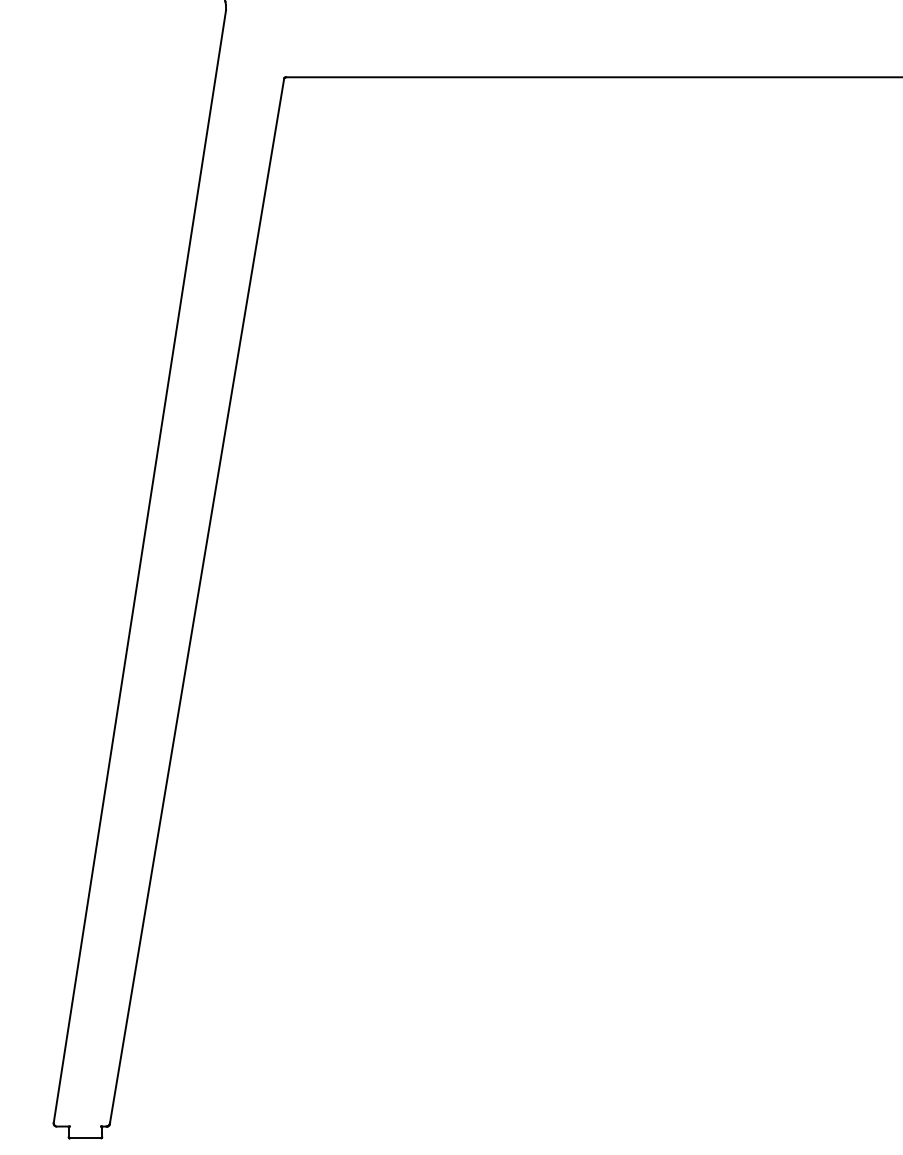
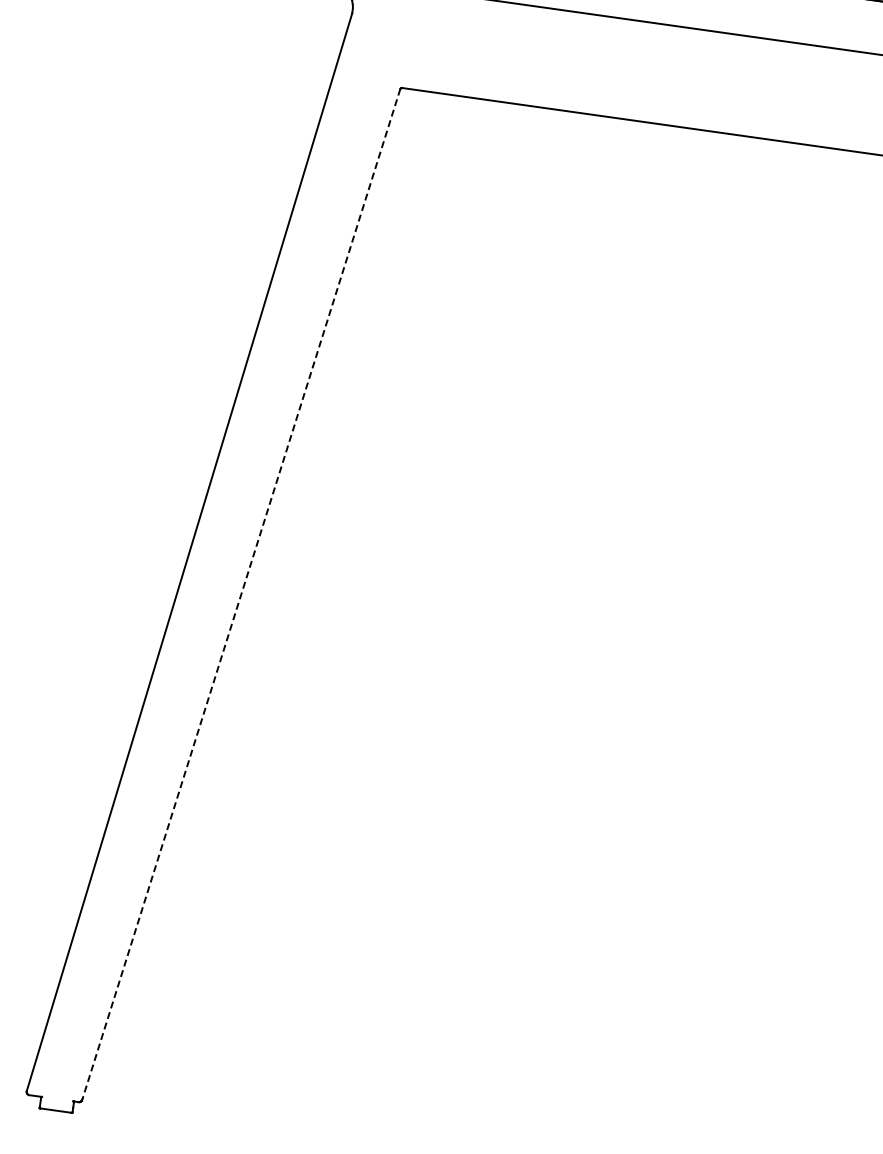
line: (197, 601) -> (241, 594), solid -> dashed

